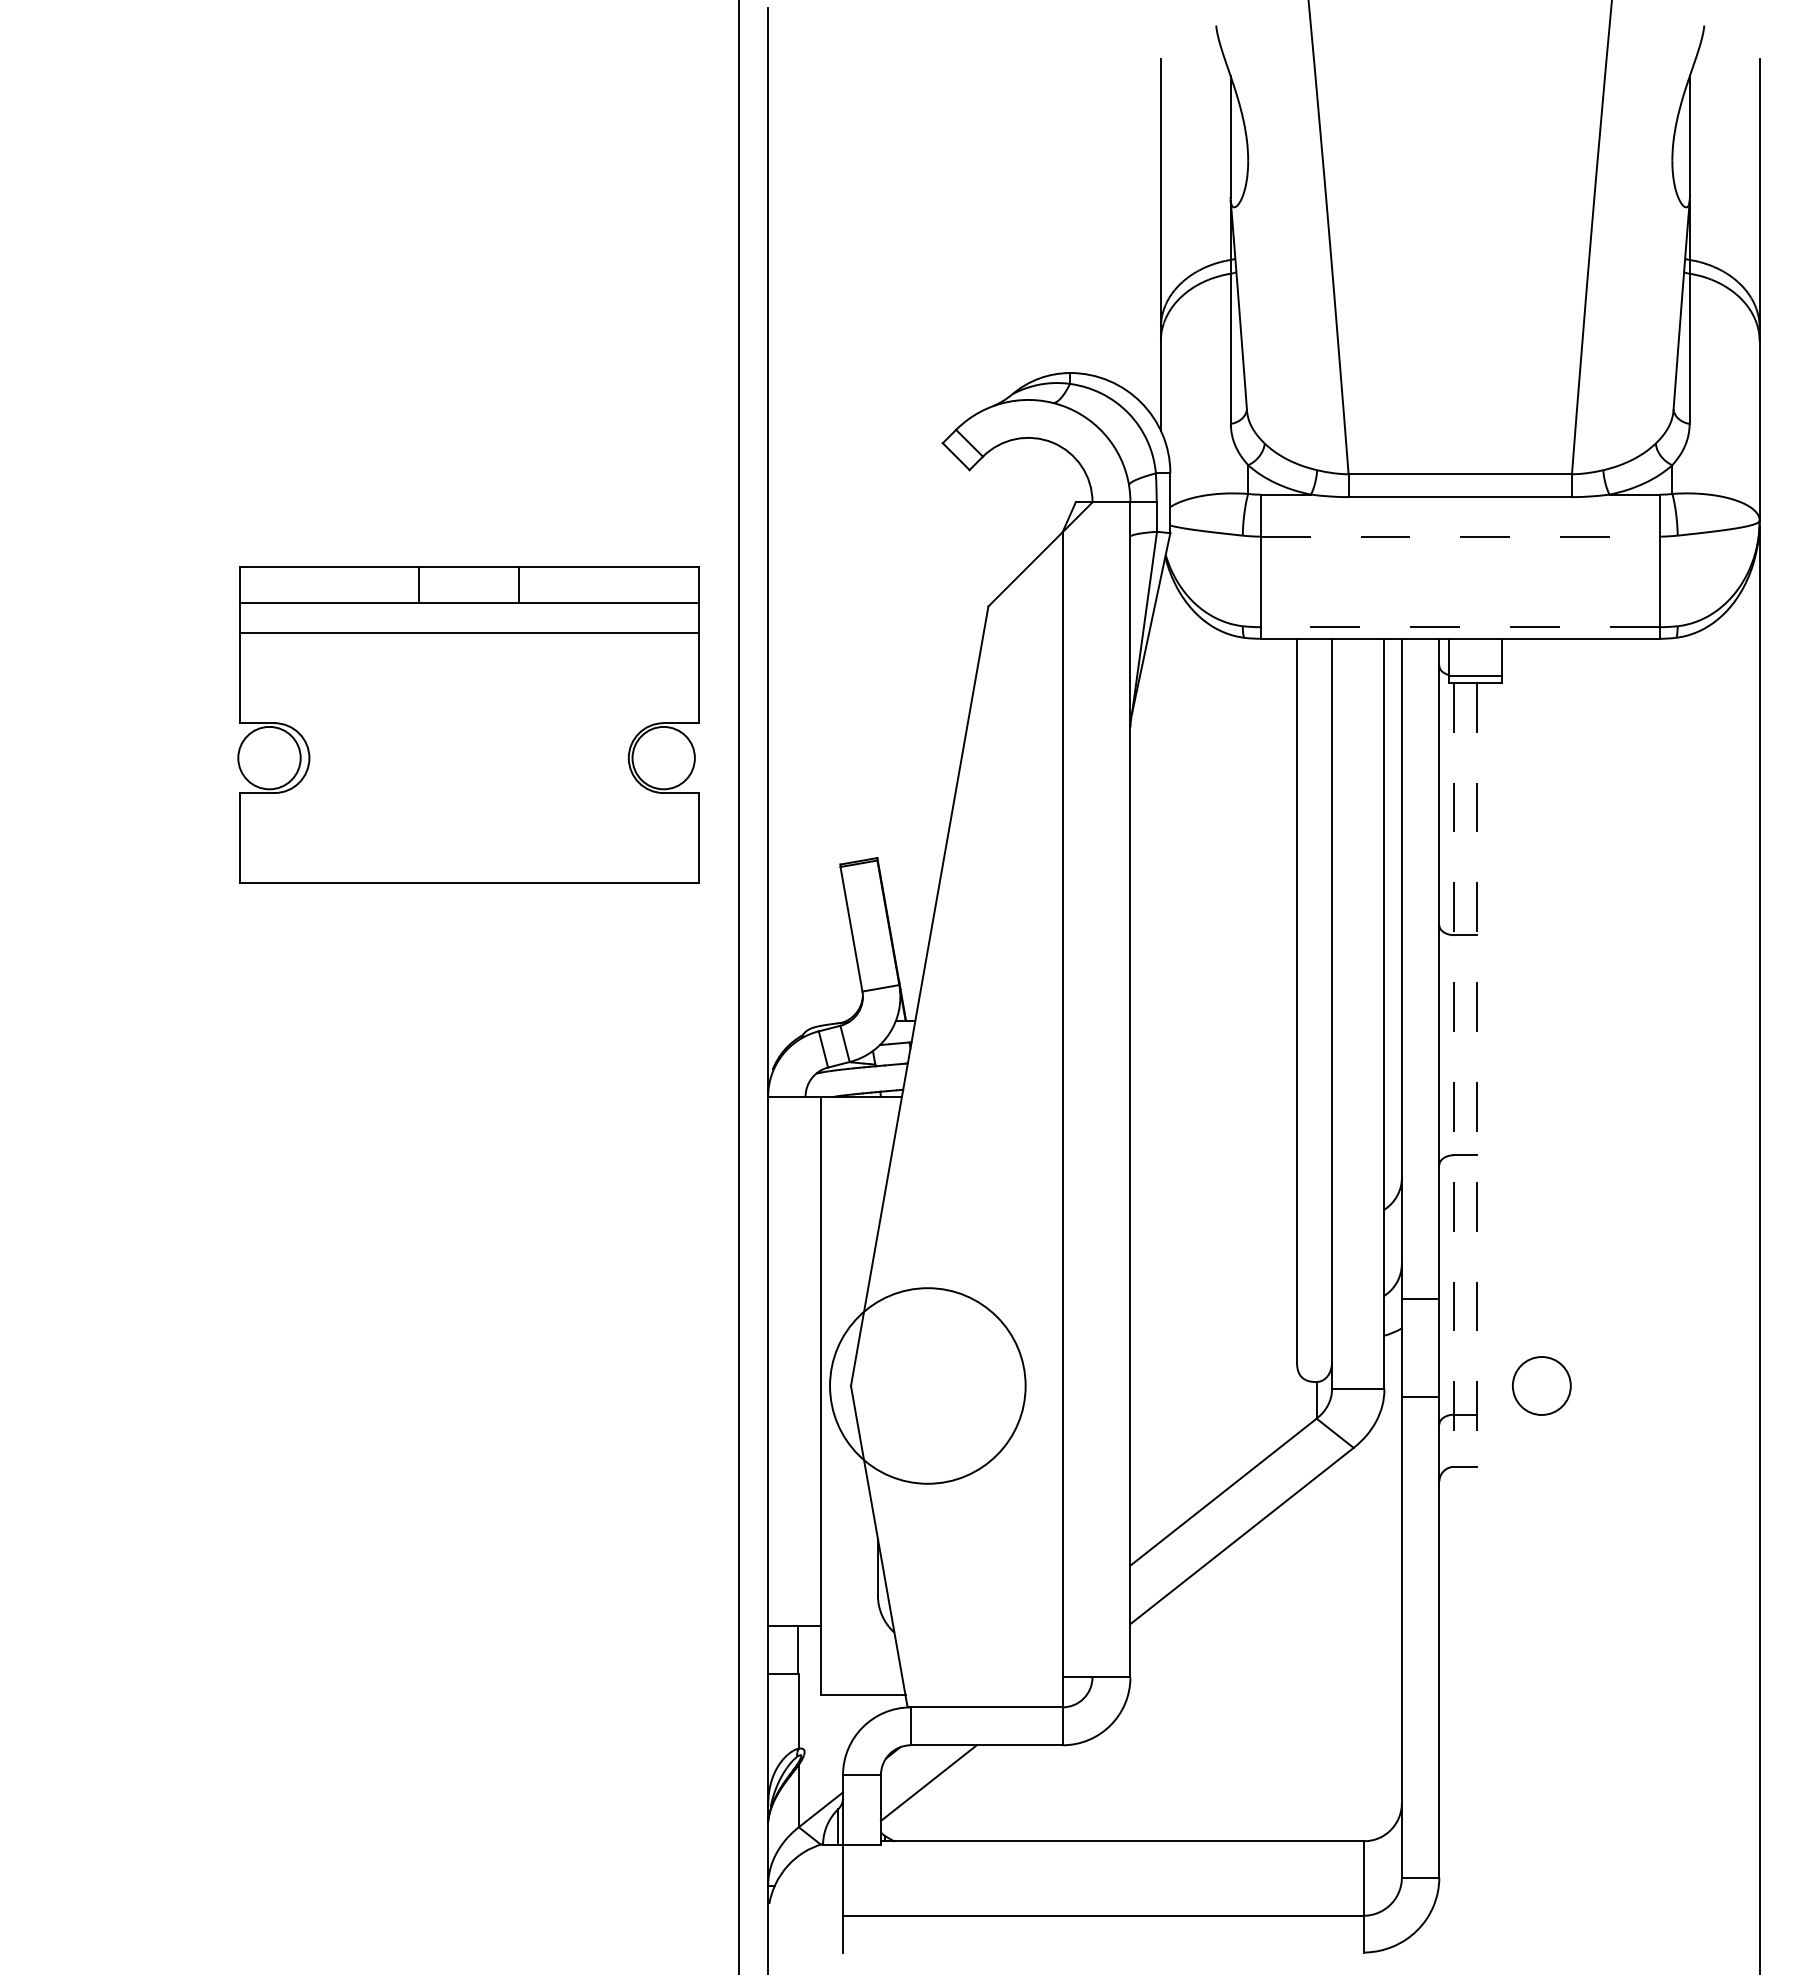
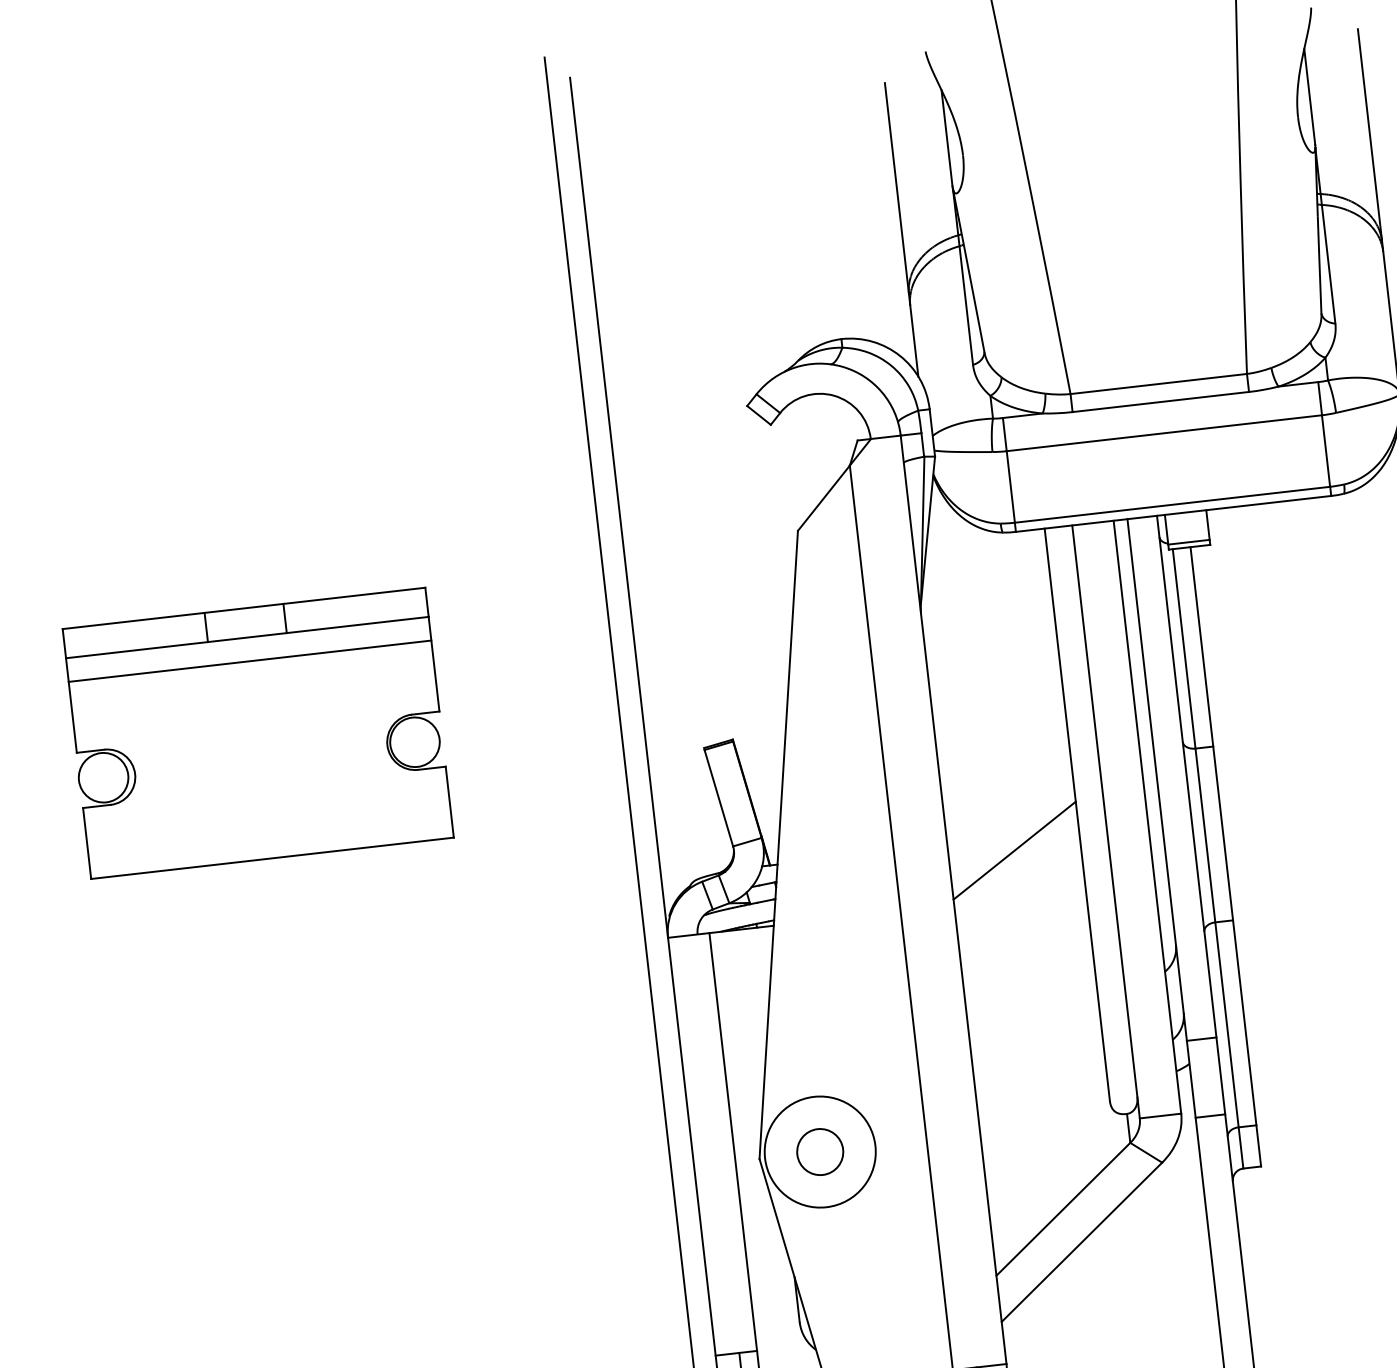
line: (1460, 536) -> (1164, 433), dashed -> solid
line: (1460, 627) -> (1172, 505), dashed -> solid
part: (468, 724) -> (257, 733), moved
line: (1213, 1036) -> (1014, 850), added
line: (1454, 1075) -> (1208, 859), dashed -> solid
line: (1476, 1075) -> (1225, 857), dashed -> solid
circle: (927, 1385) -> (819, 1151), size x0.71
circle: (1541, 1385) -> (819, 1151), moved

